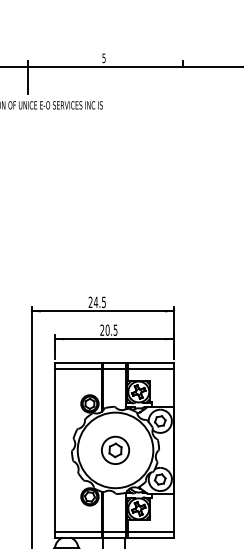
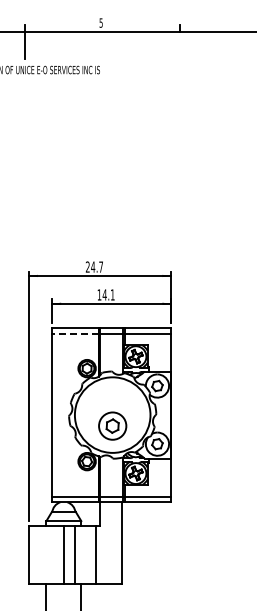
text: (103, 301) -> (100, 266), 24.5 -> 24.7
text: (108, 329) -> (105, 294), 20.5 -> 14.1
line: (78, 368) -> (75, 333), solid -> dashed
part: (115, 449) -> (112, 425), moved

